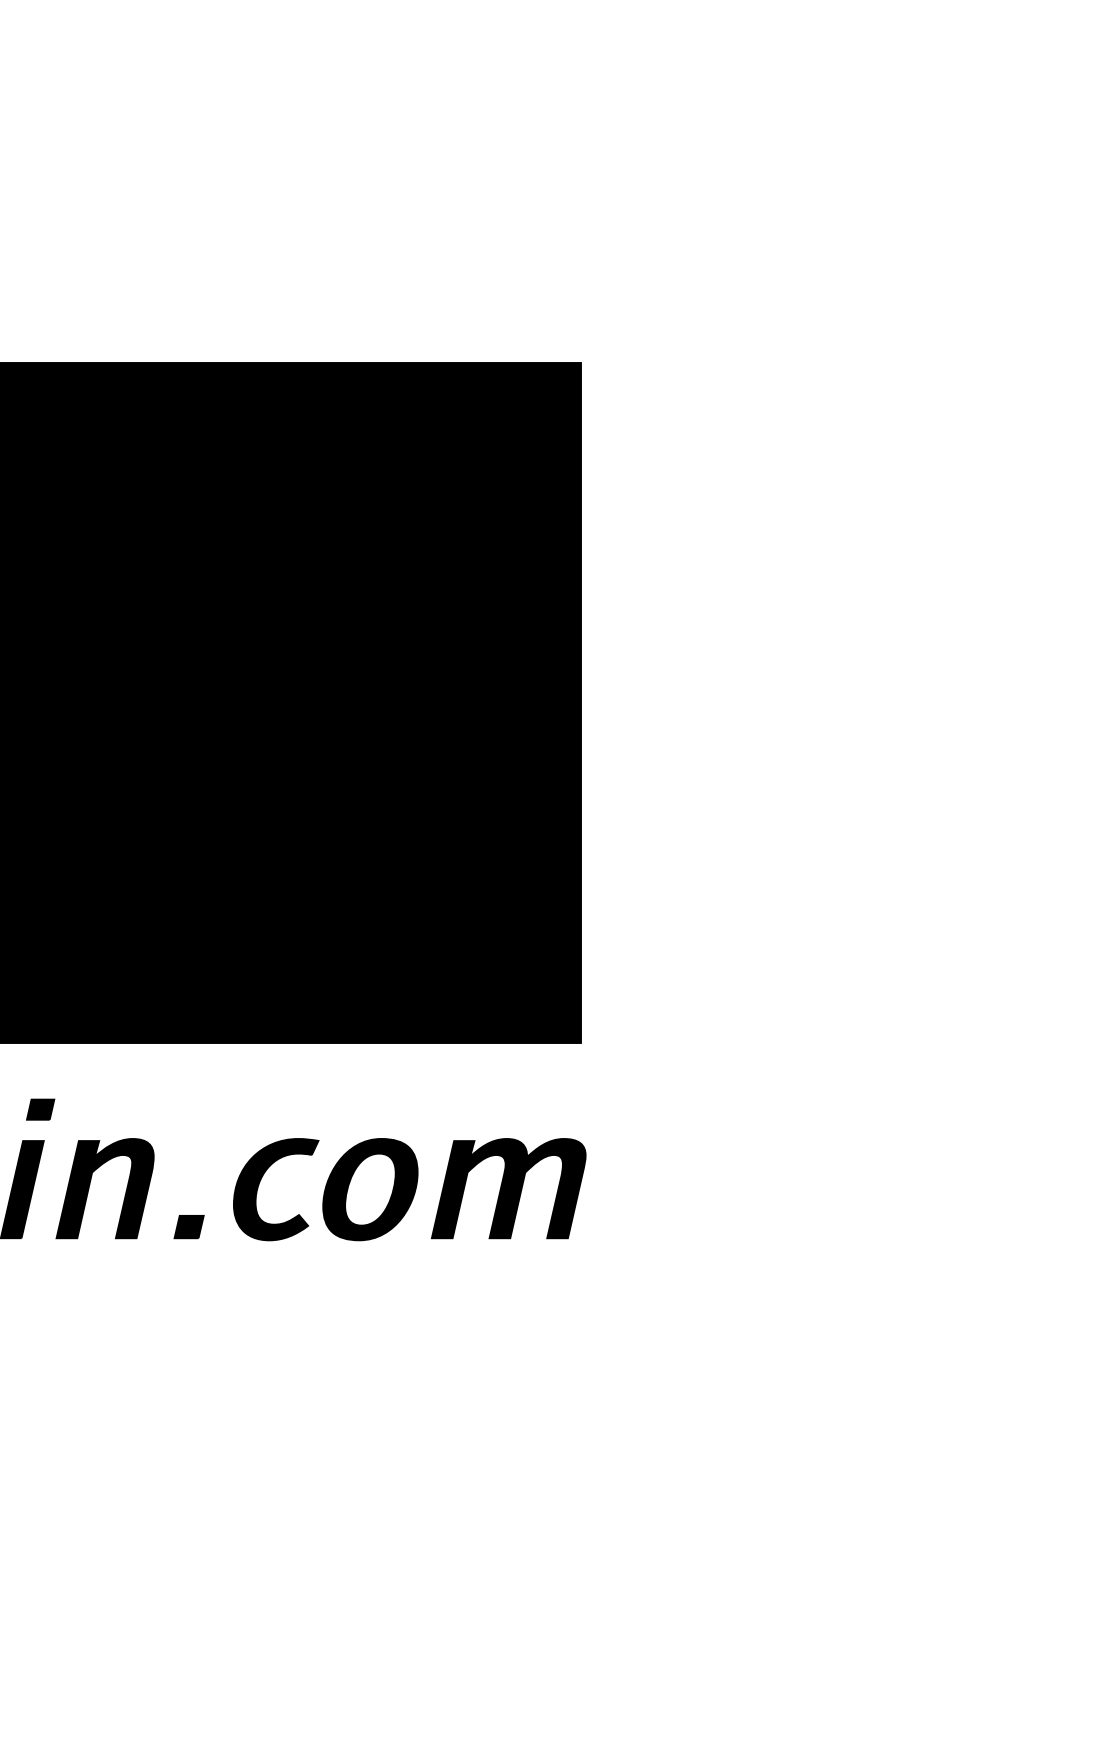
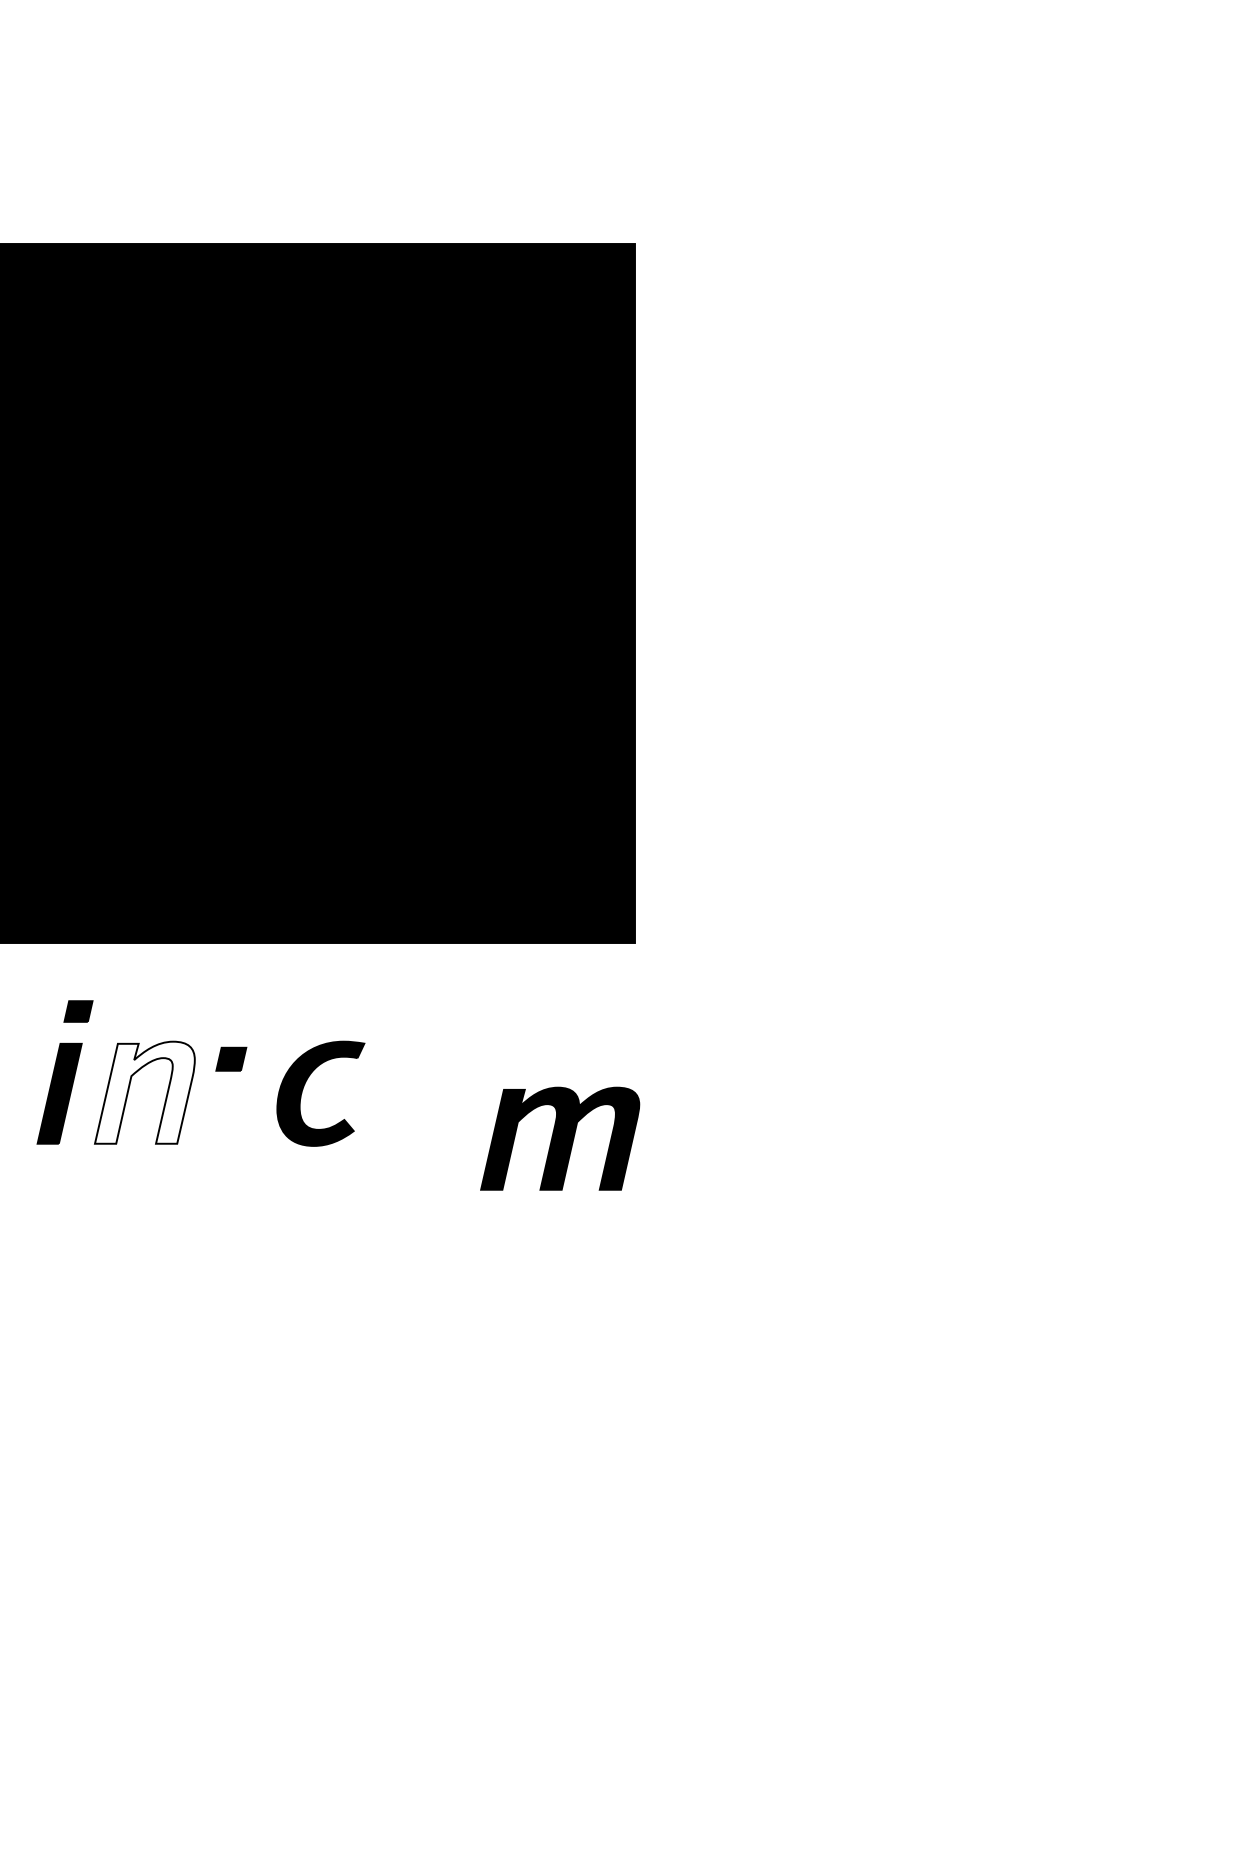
fill: (104, 1188) -> (144, 1092), removed
part: (509, 1188) -> (560, 1138), moved
part: (370, 1189) -> (417, 1093), removed
part: (189, 1226) -> (231, 1058), moved

